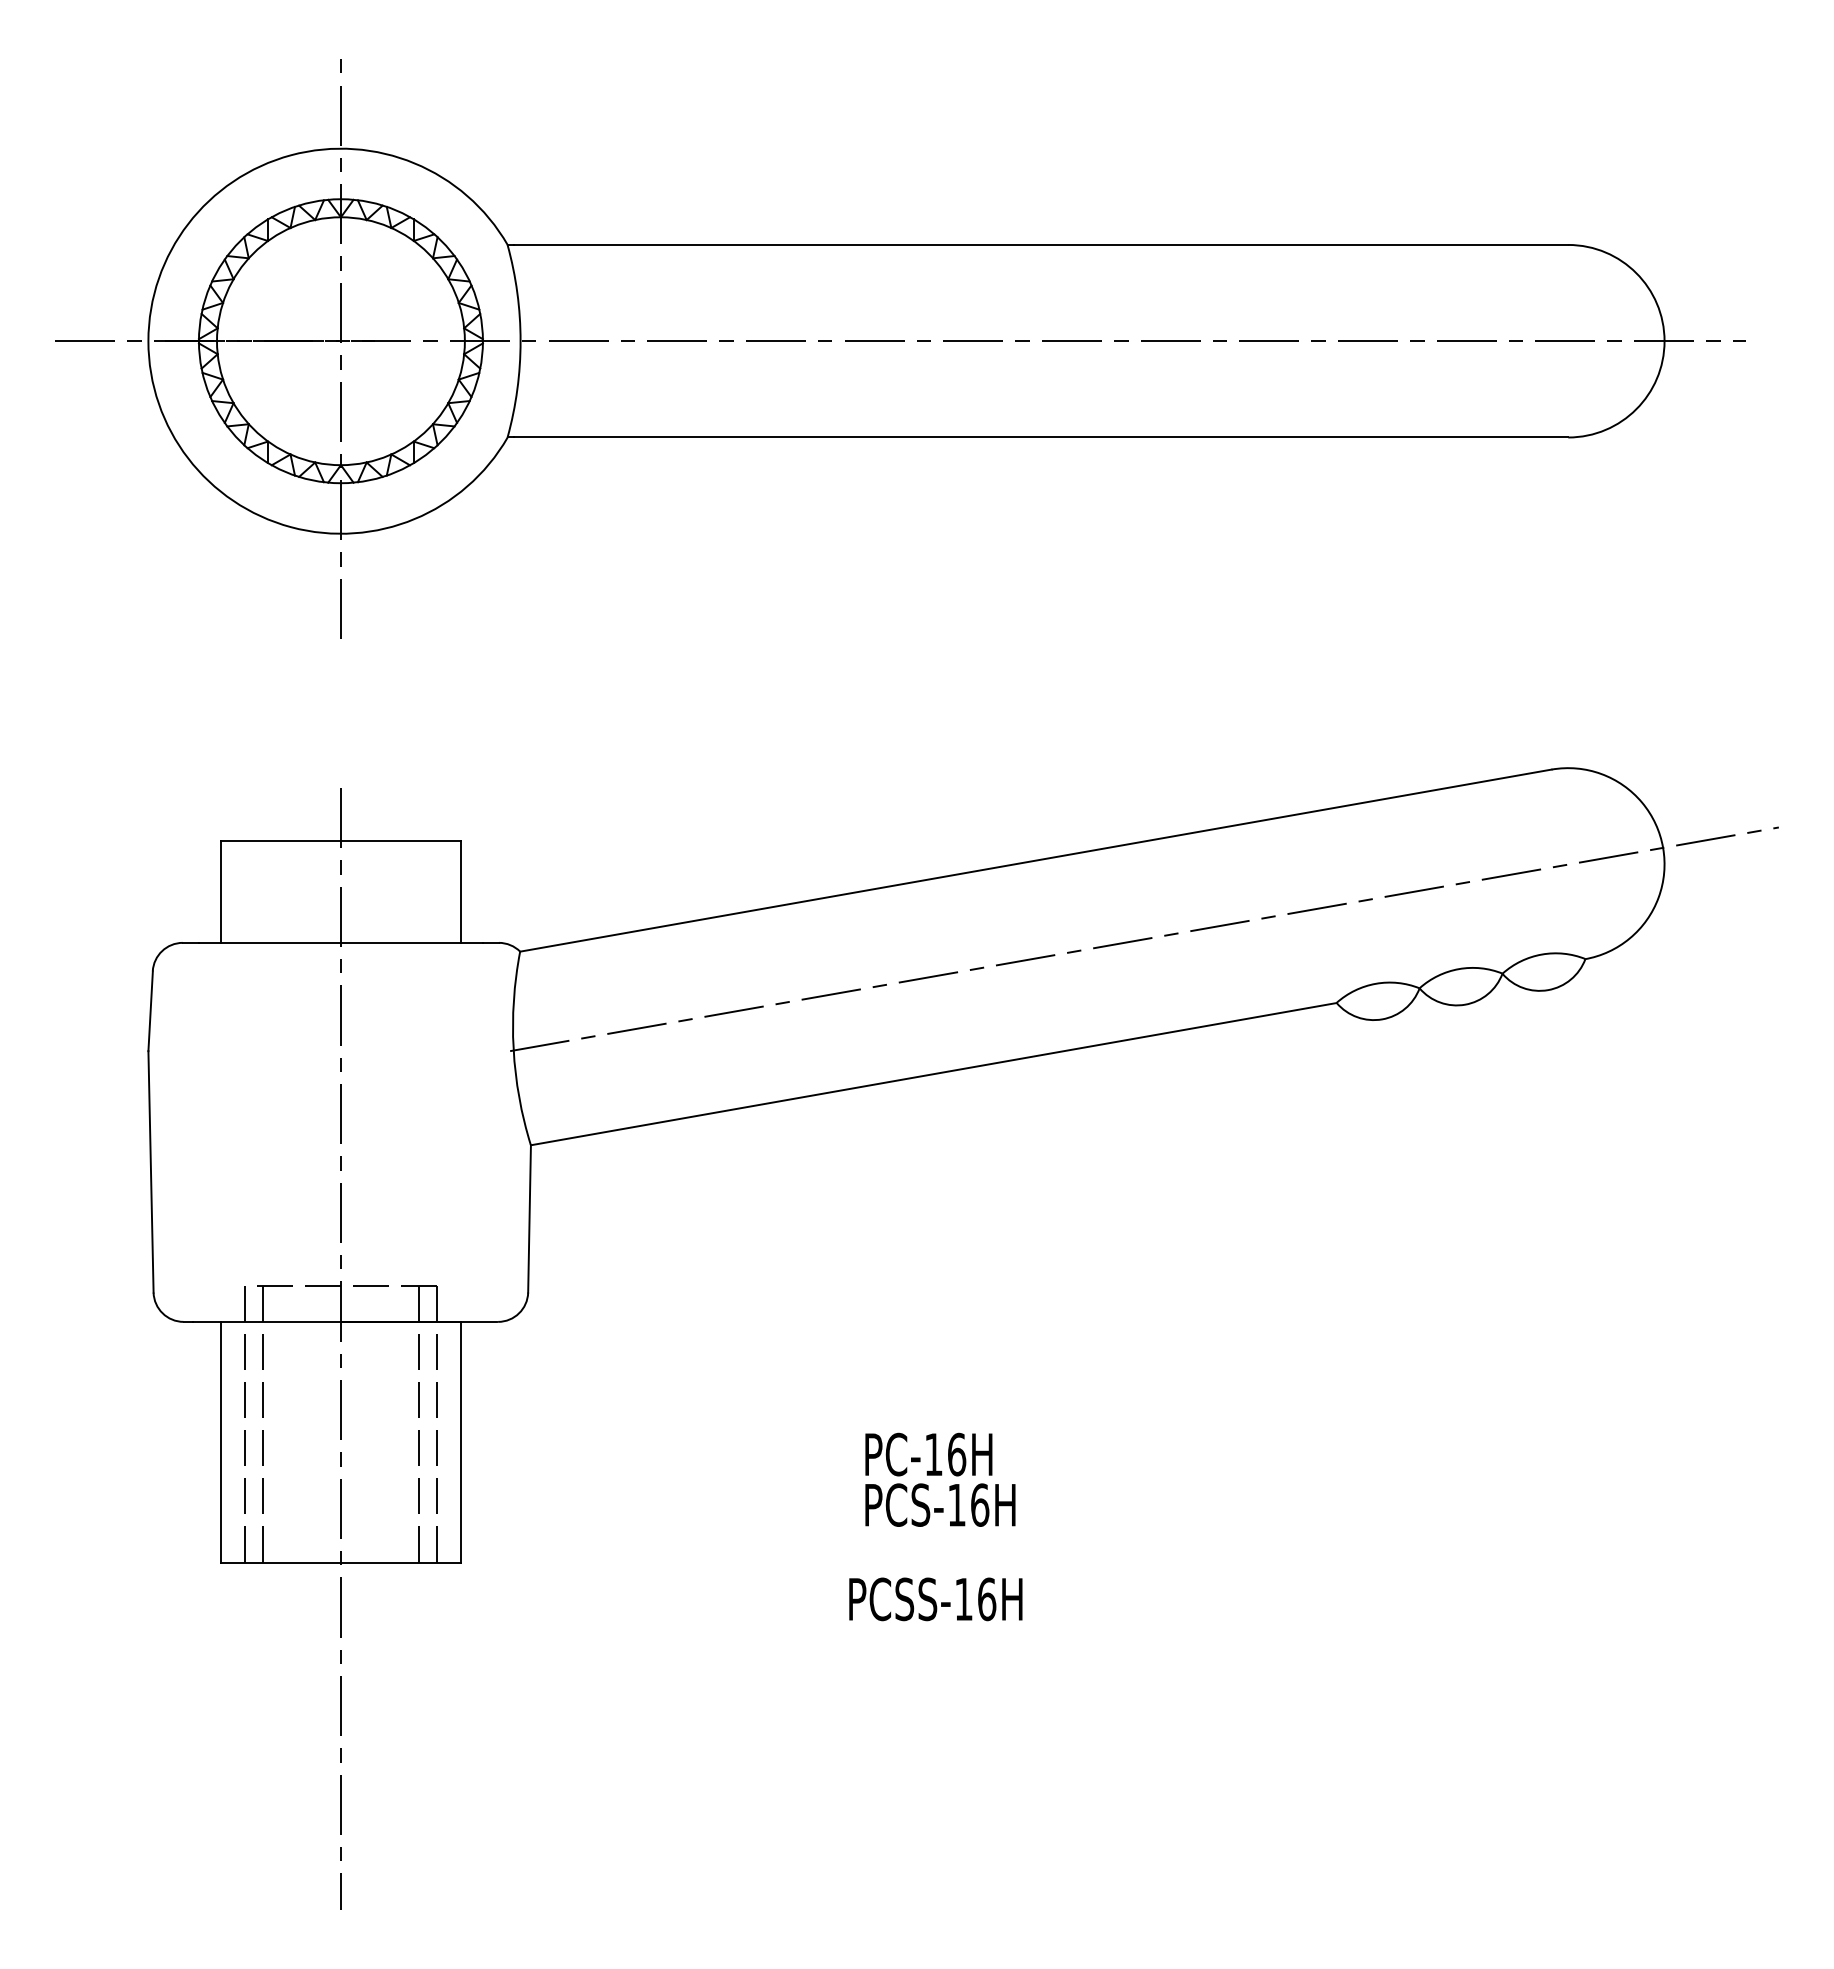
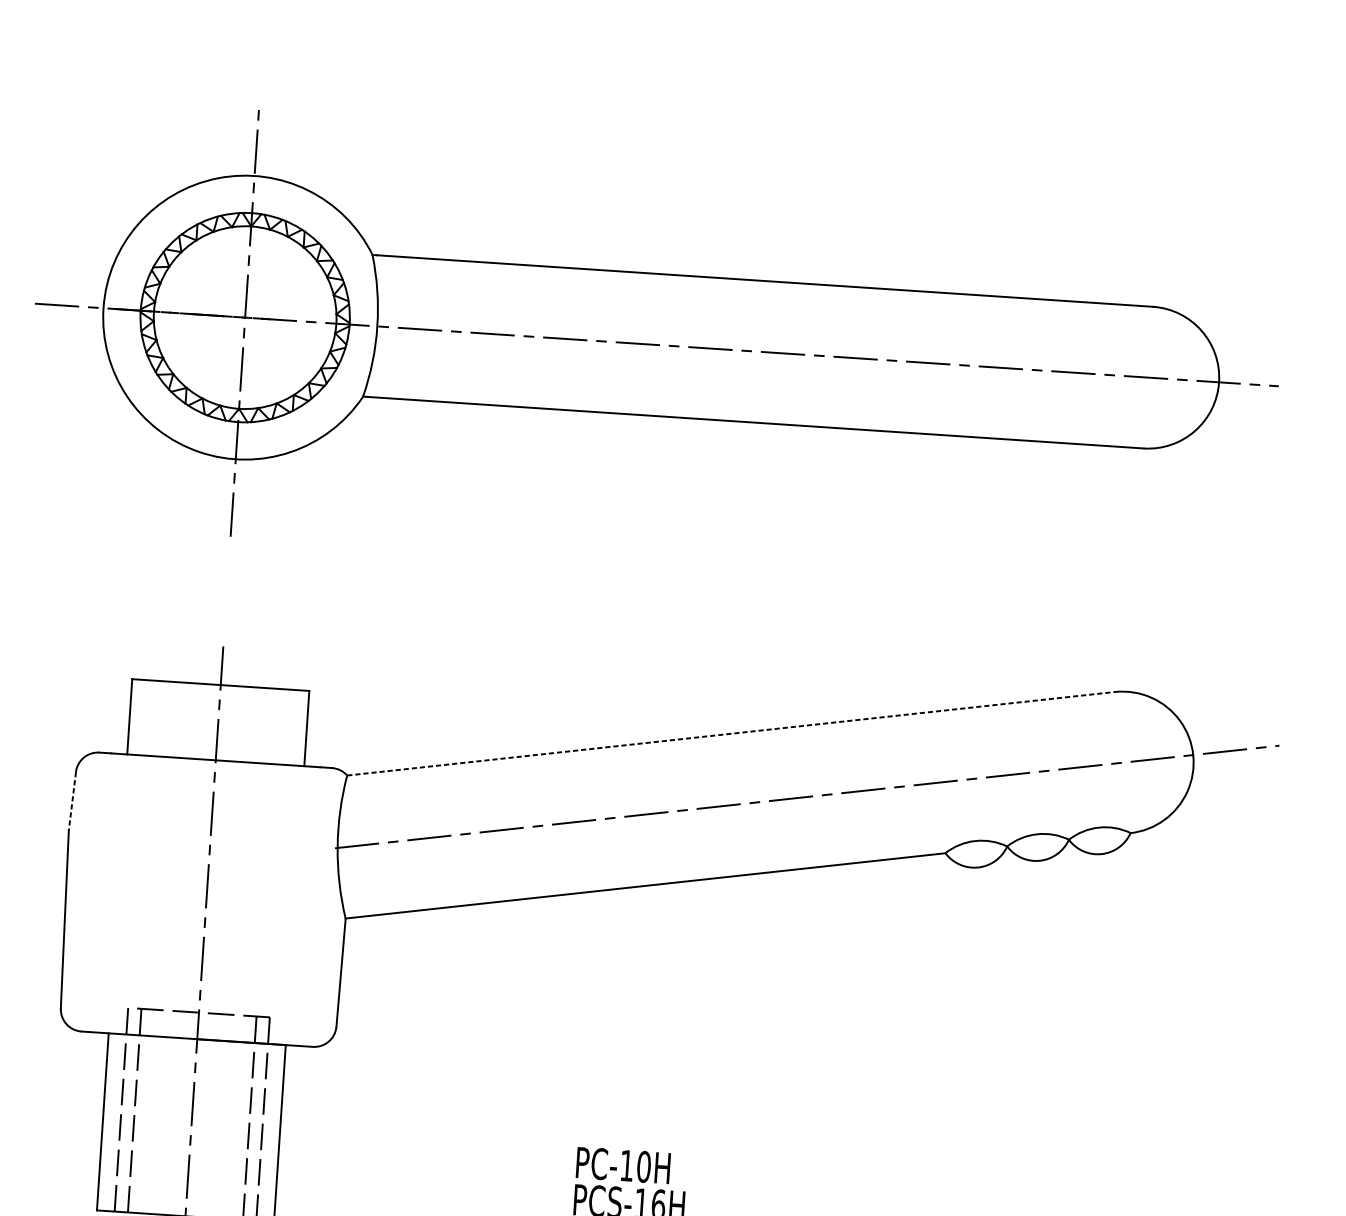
line: (1035, 860) -> (730, 733), solid -> dashed
line: (150, 1011) -> (72, 801), solid -> dashed
text: (956, 1454) -> (643, 1166), PC-16H -> PC-10H

